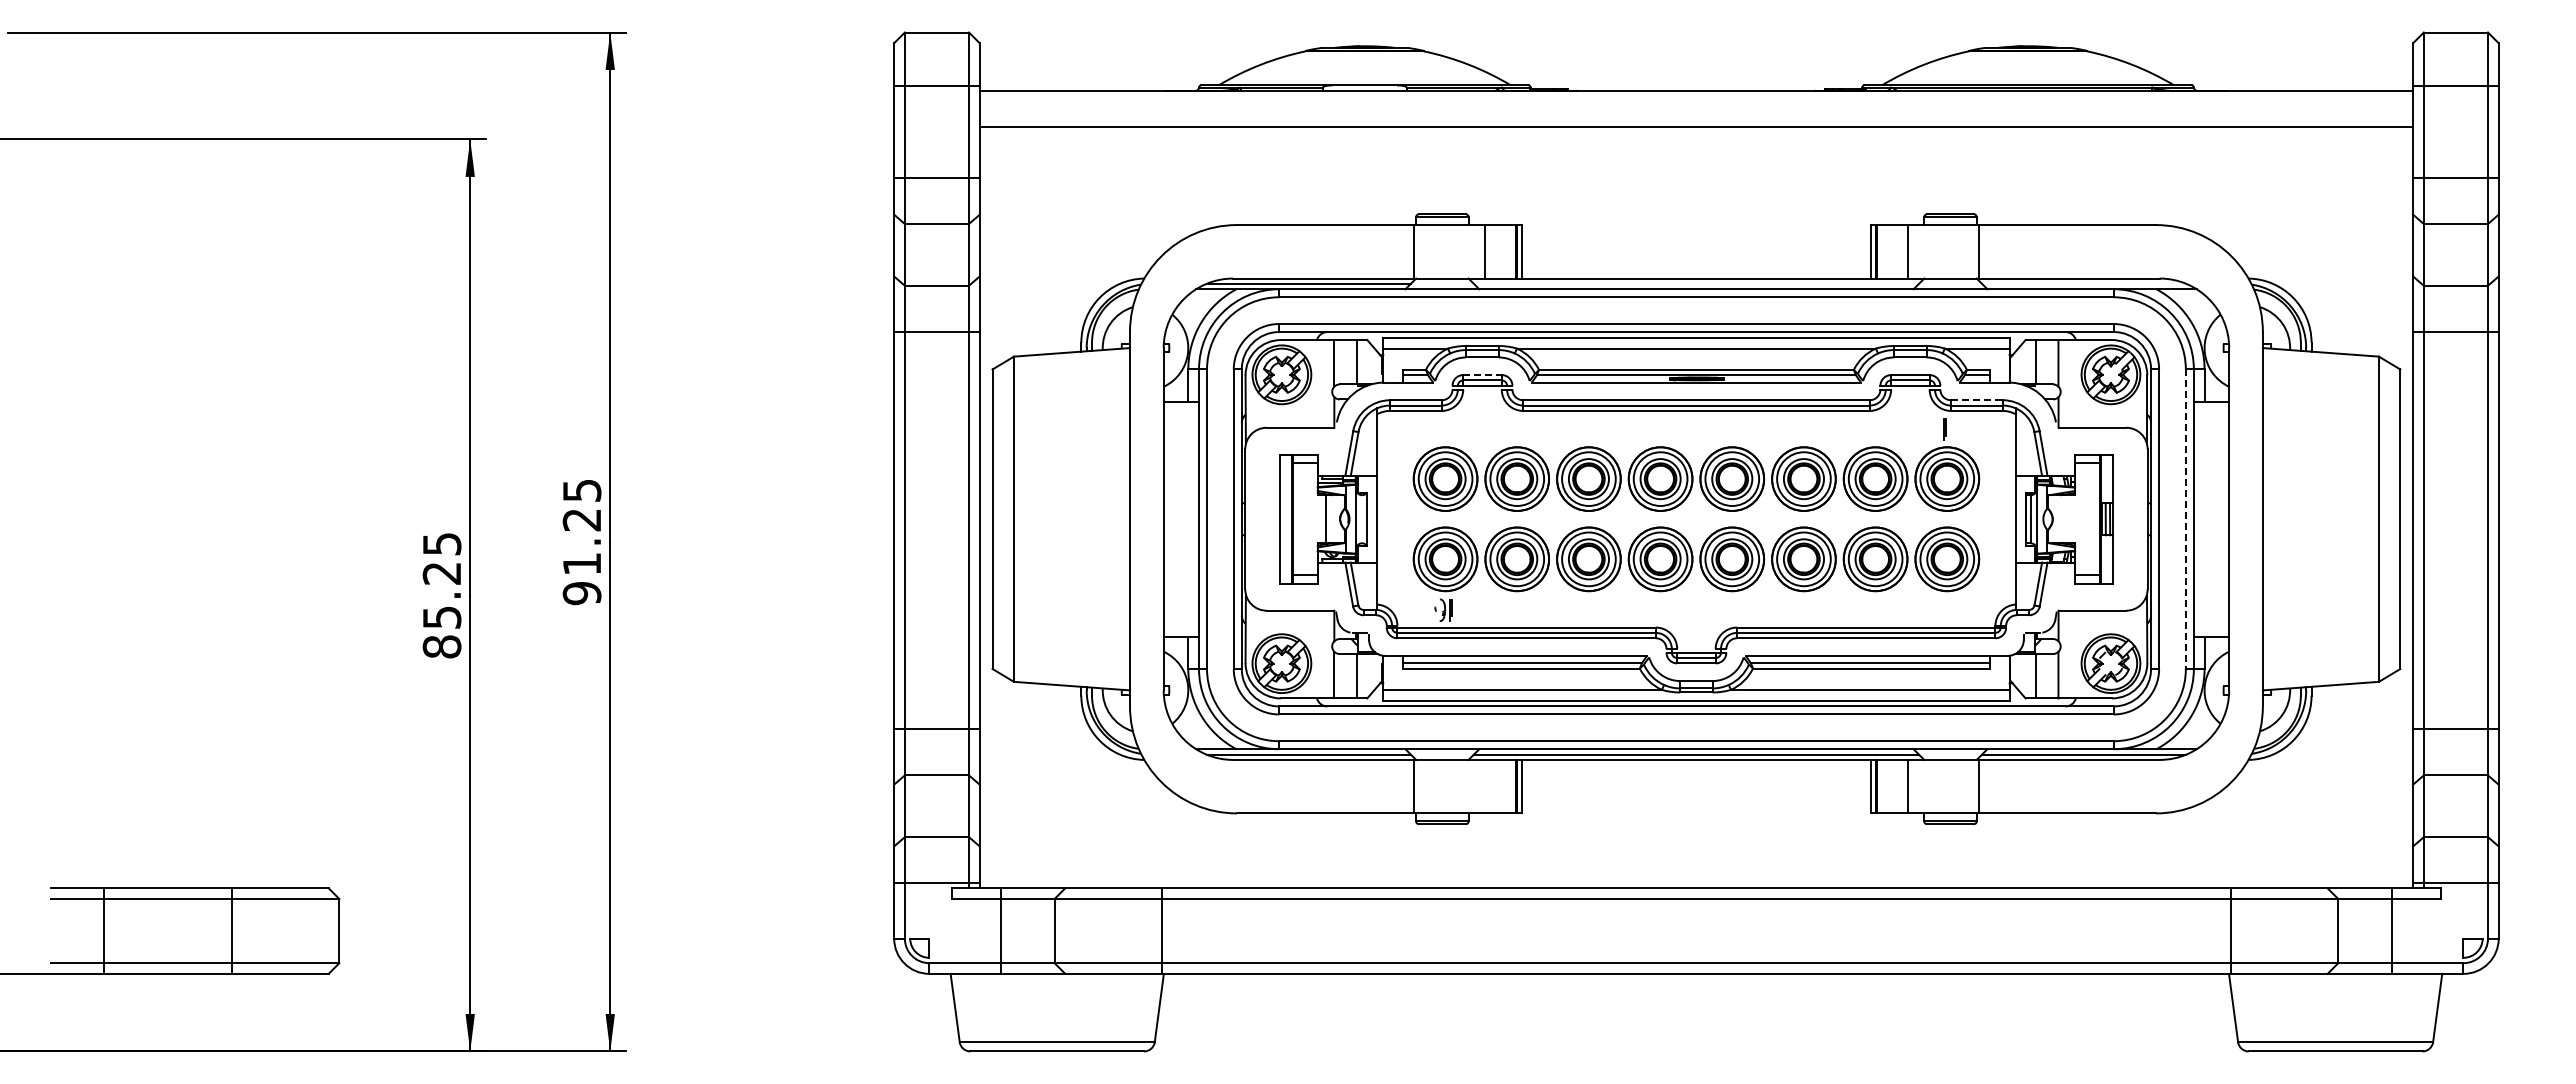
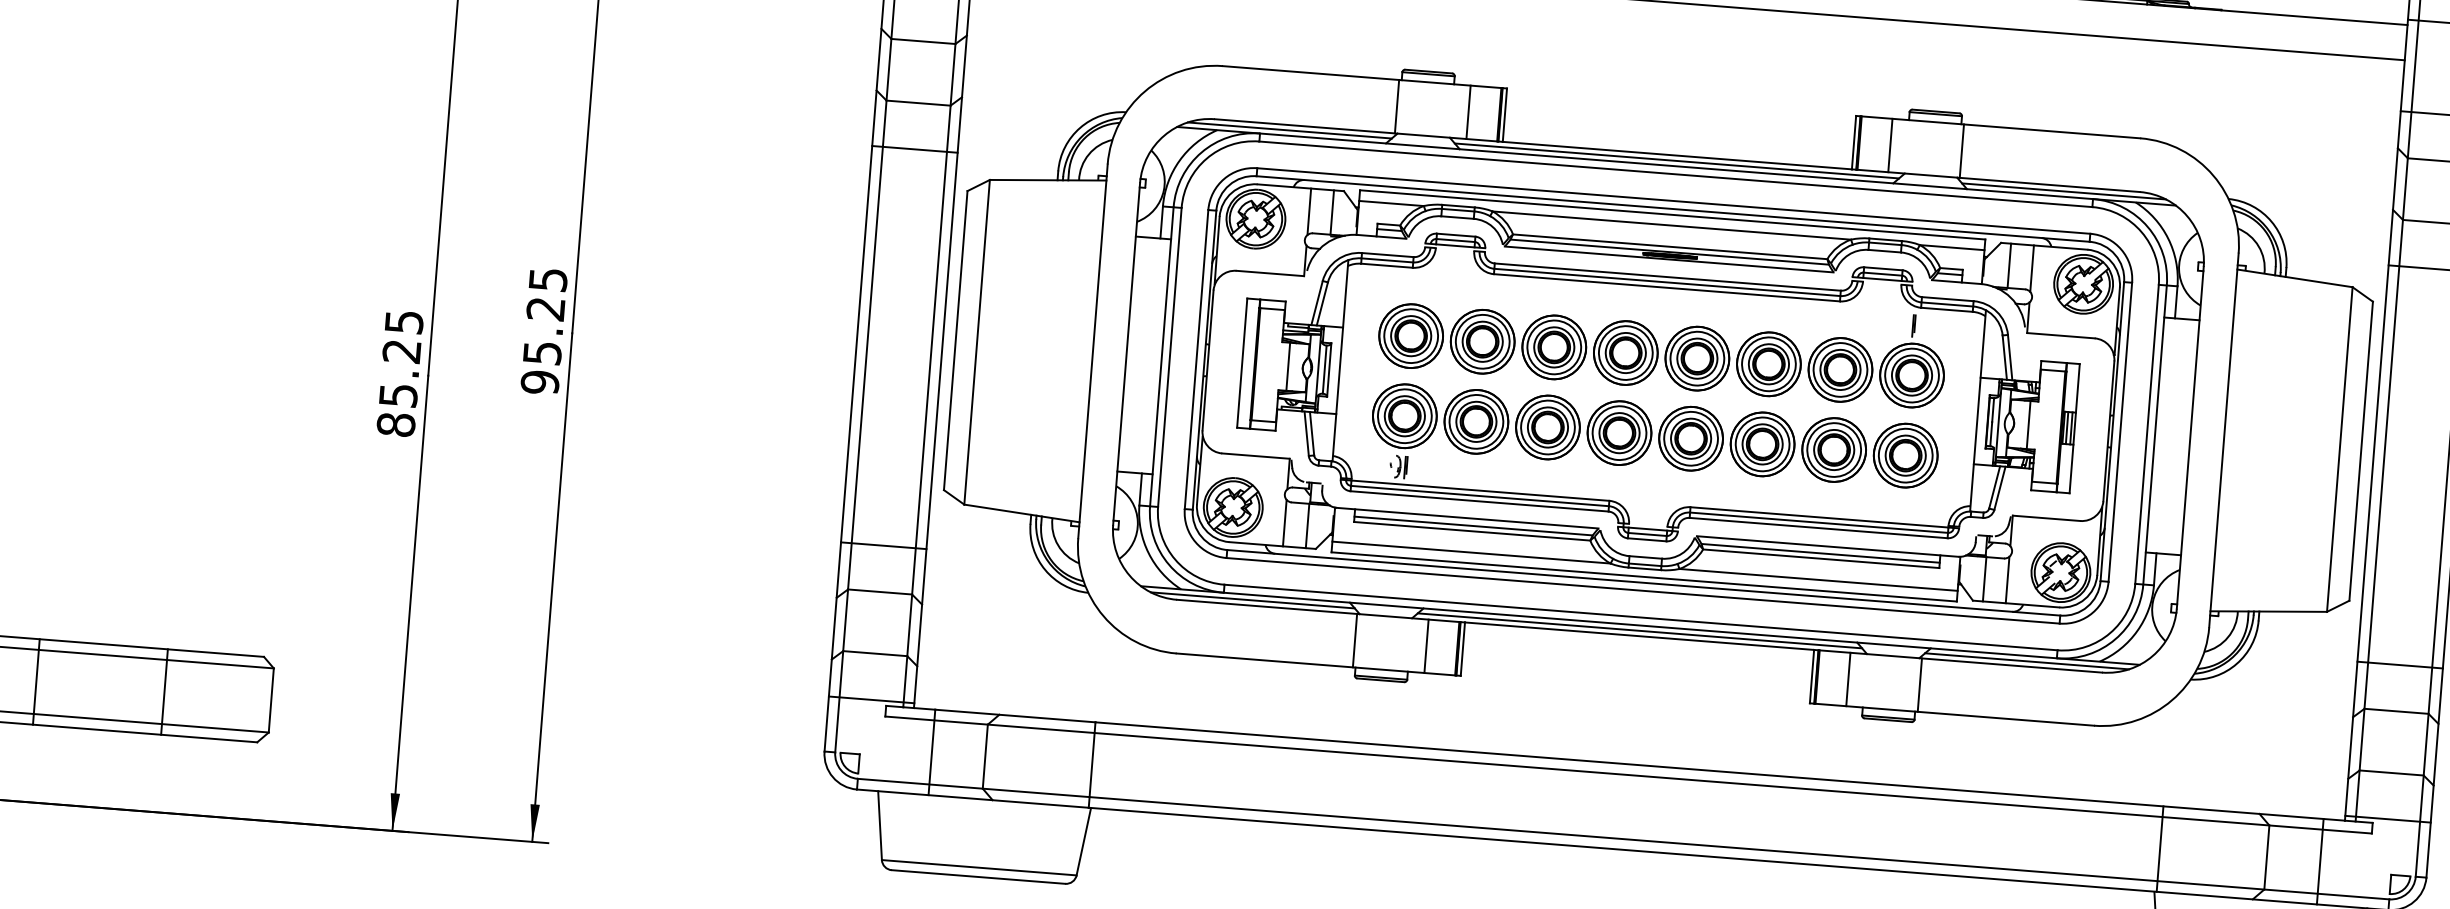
line: (1695, 283) -> (1676, 160), added
line: (2084, 283) -> (2064, 191), added
line: (1482, 375) -> (1456, 235), dashed -> solid
line: (1976, 400) -> (1947, 299), dashed -> solid
line: (1362, 519) -> (1325, 369), added
line: (2067, 519) -> (2028, 425), added
line: (2185, 519) -> (2146, 434), dashed -> solid
text: (582, 564) -> (542, 353), 91.25 -> 95.25
line: (1485, 786) -> (1426, 646), added

